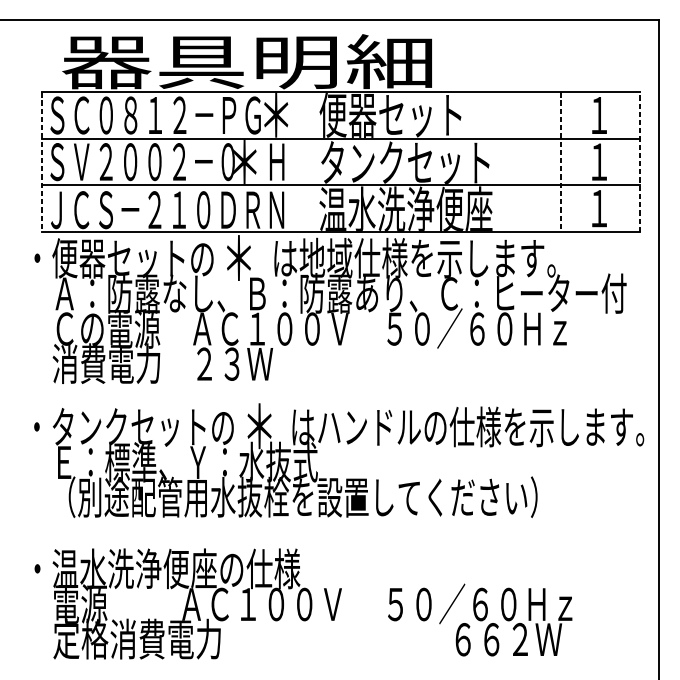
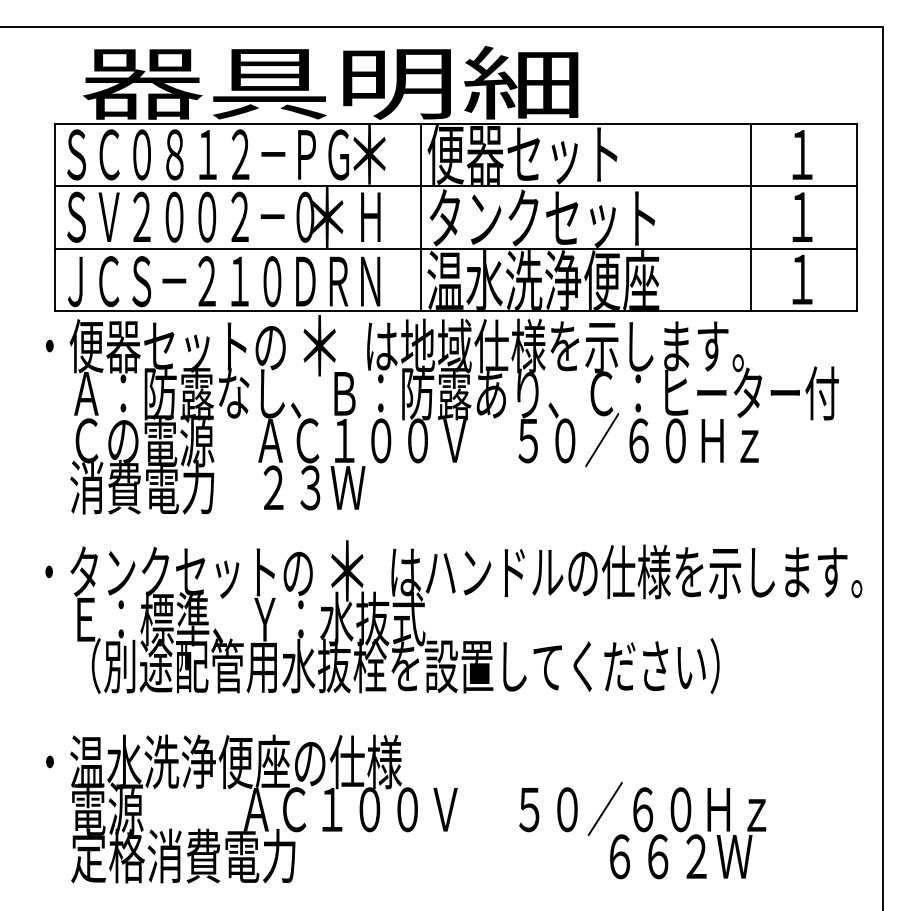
line: (314, 161) -> (421, 216), added
line: (41, 162) -> (55, 217), dashed -> solid
line: (560, 162) -> (750, 217), dashed -> solid
line: (639, 162) -> (856, 217), dashed -> solid

